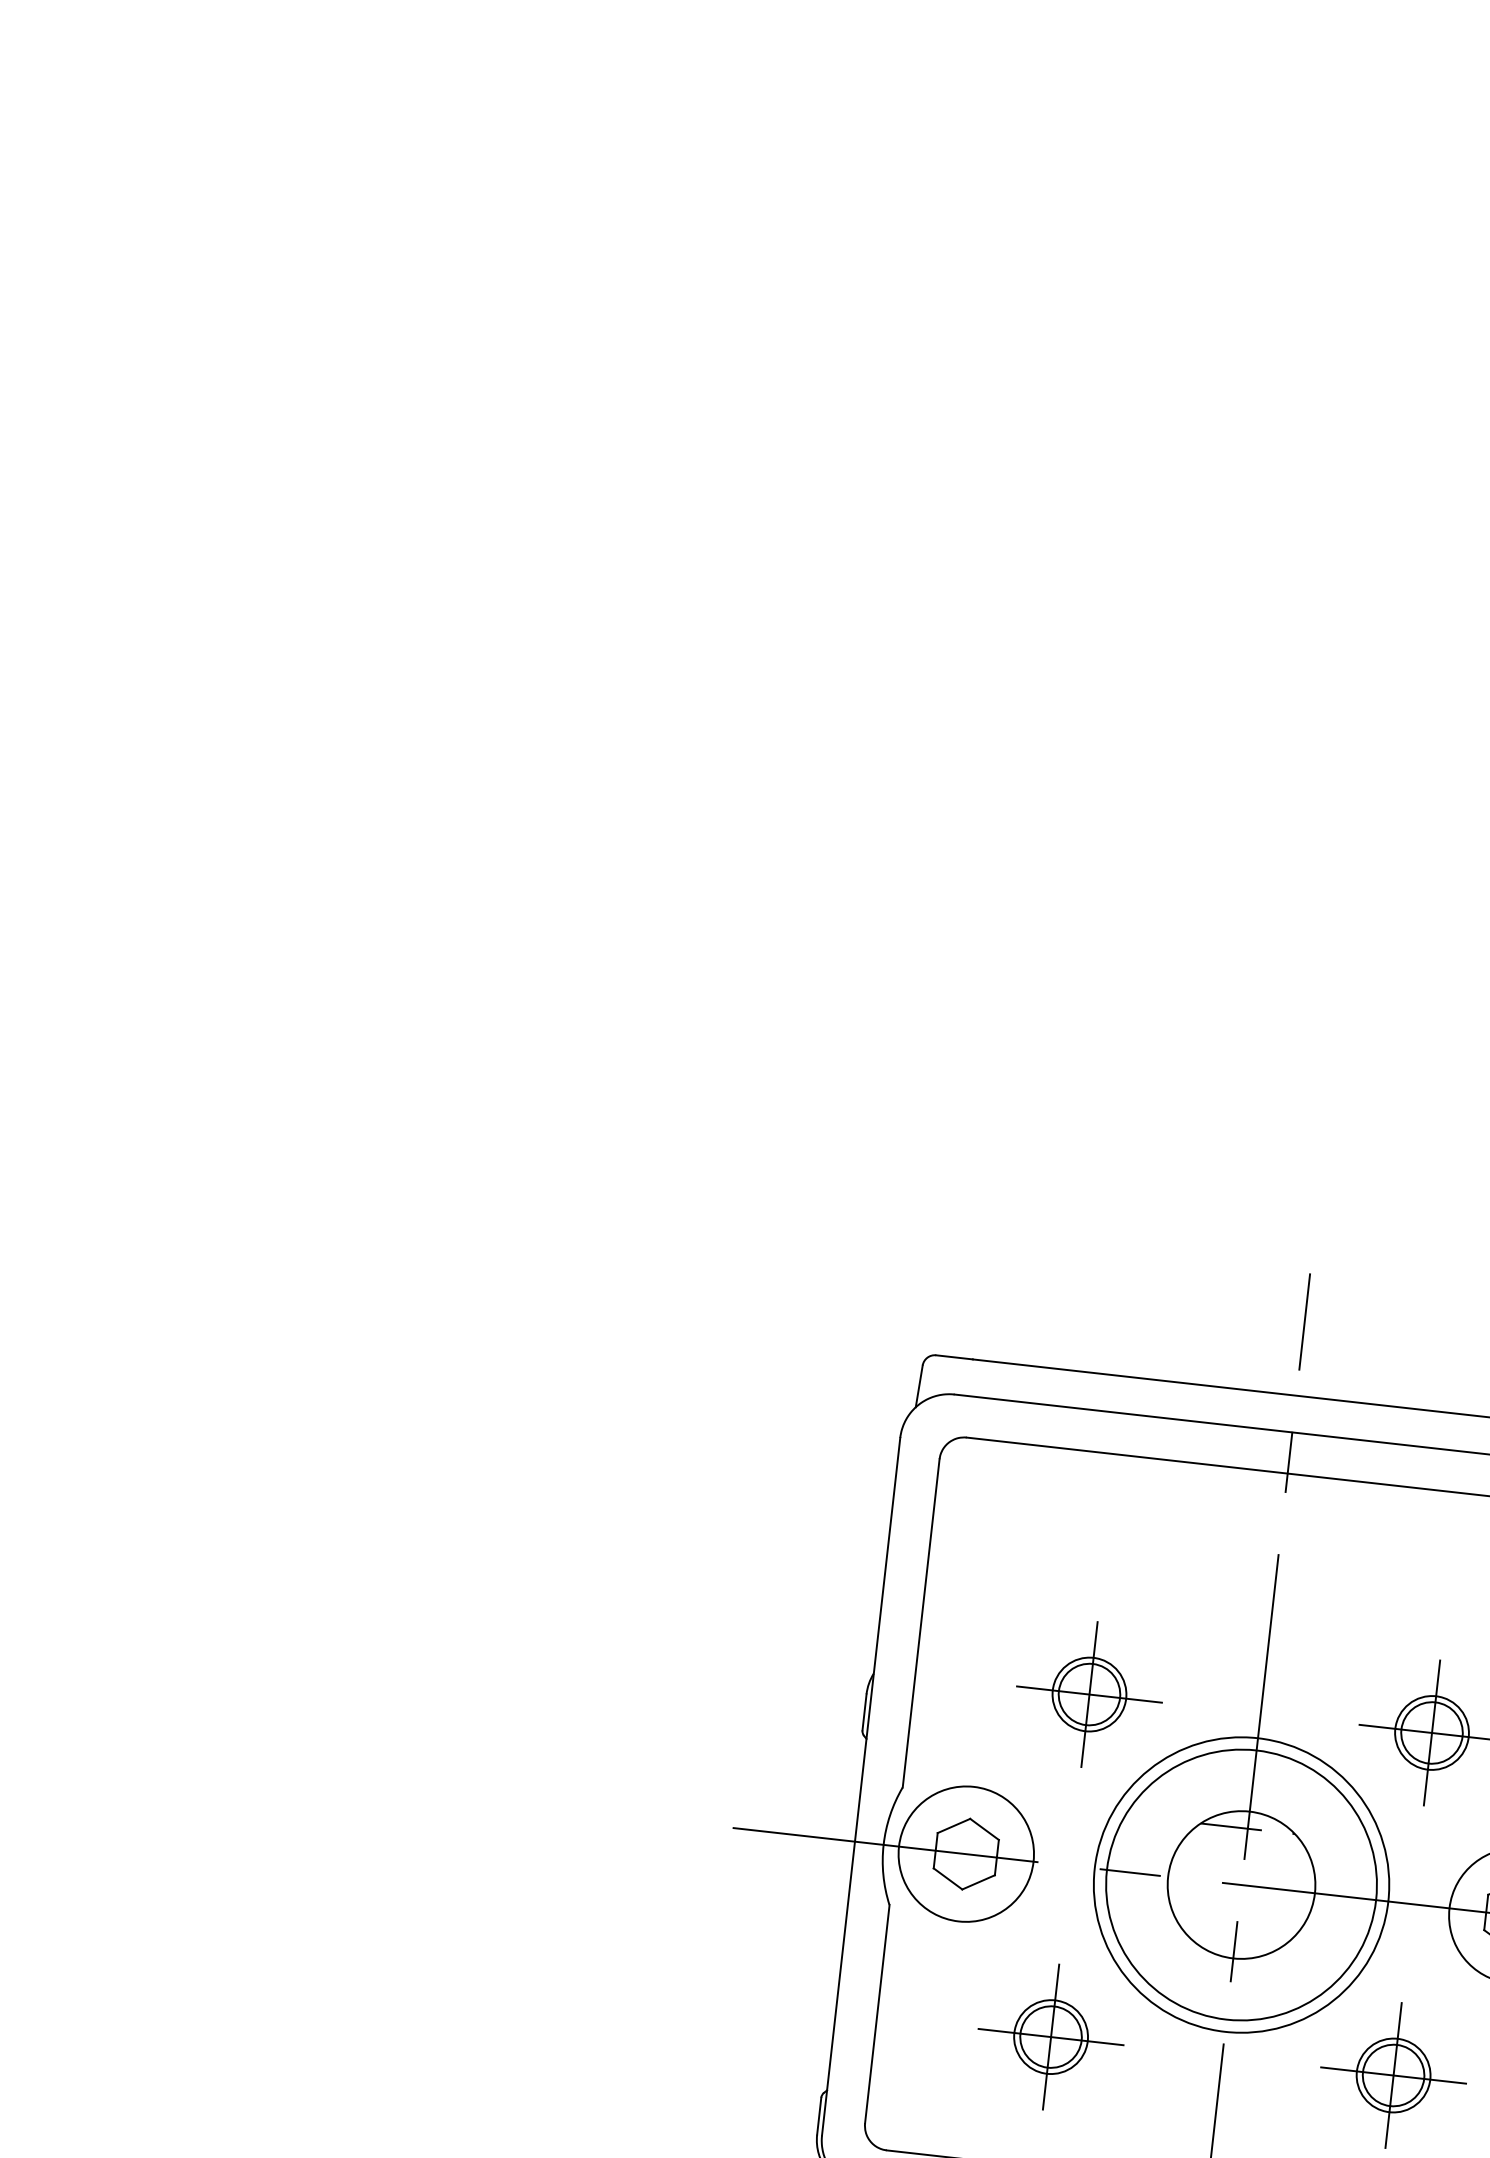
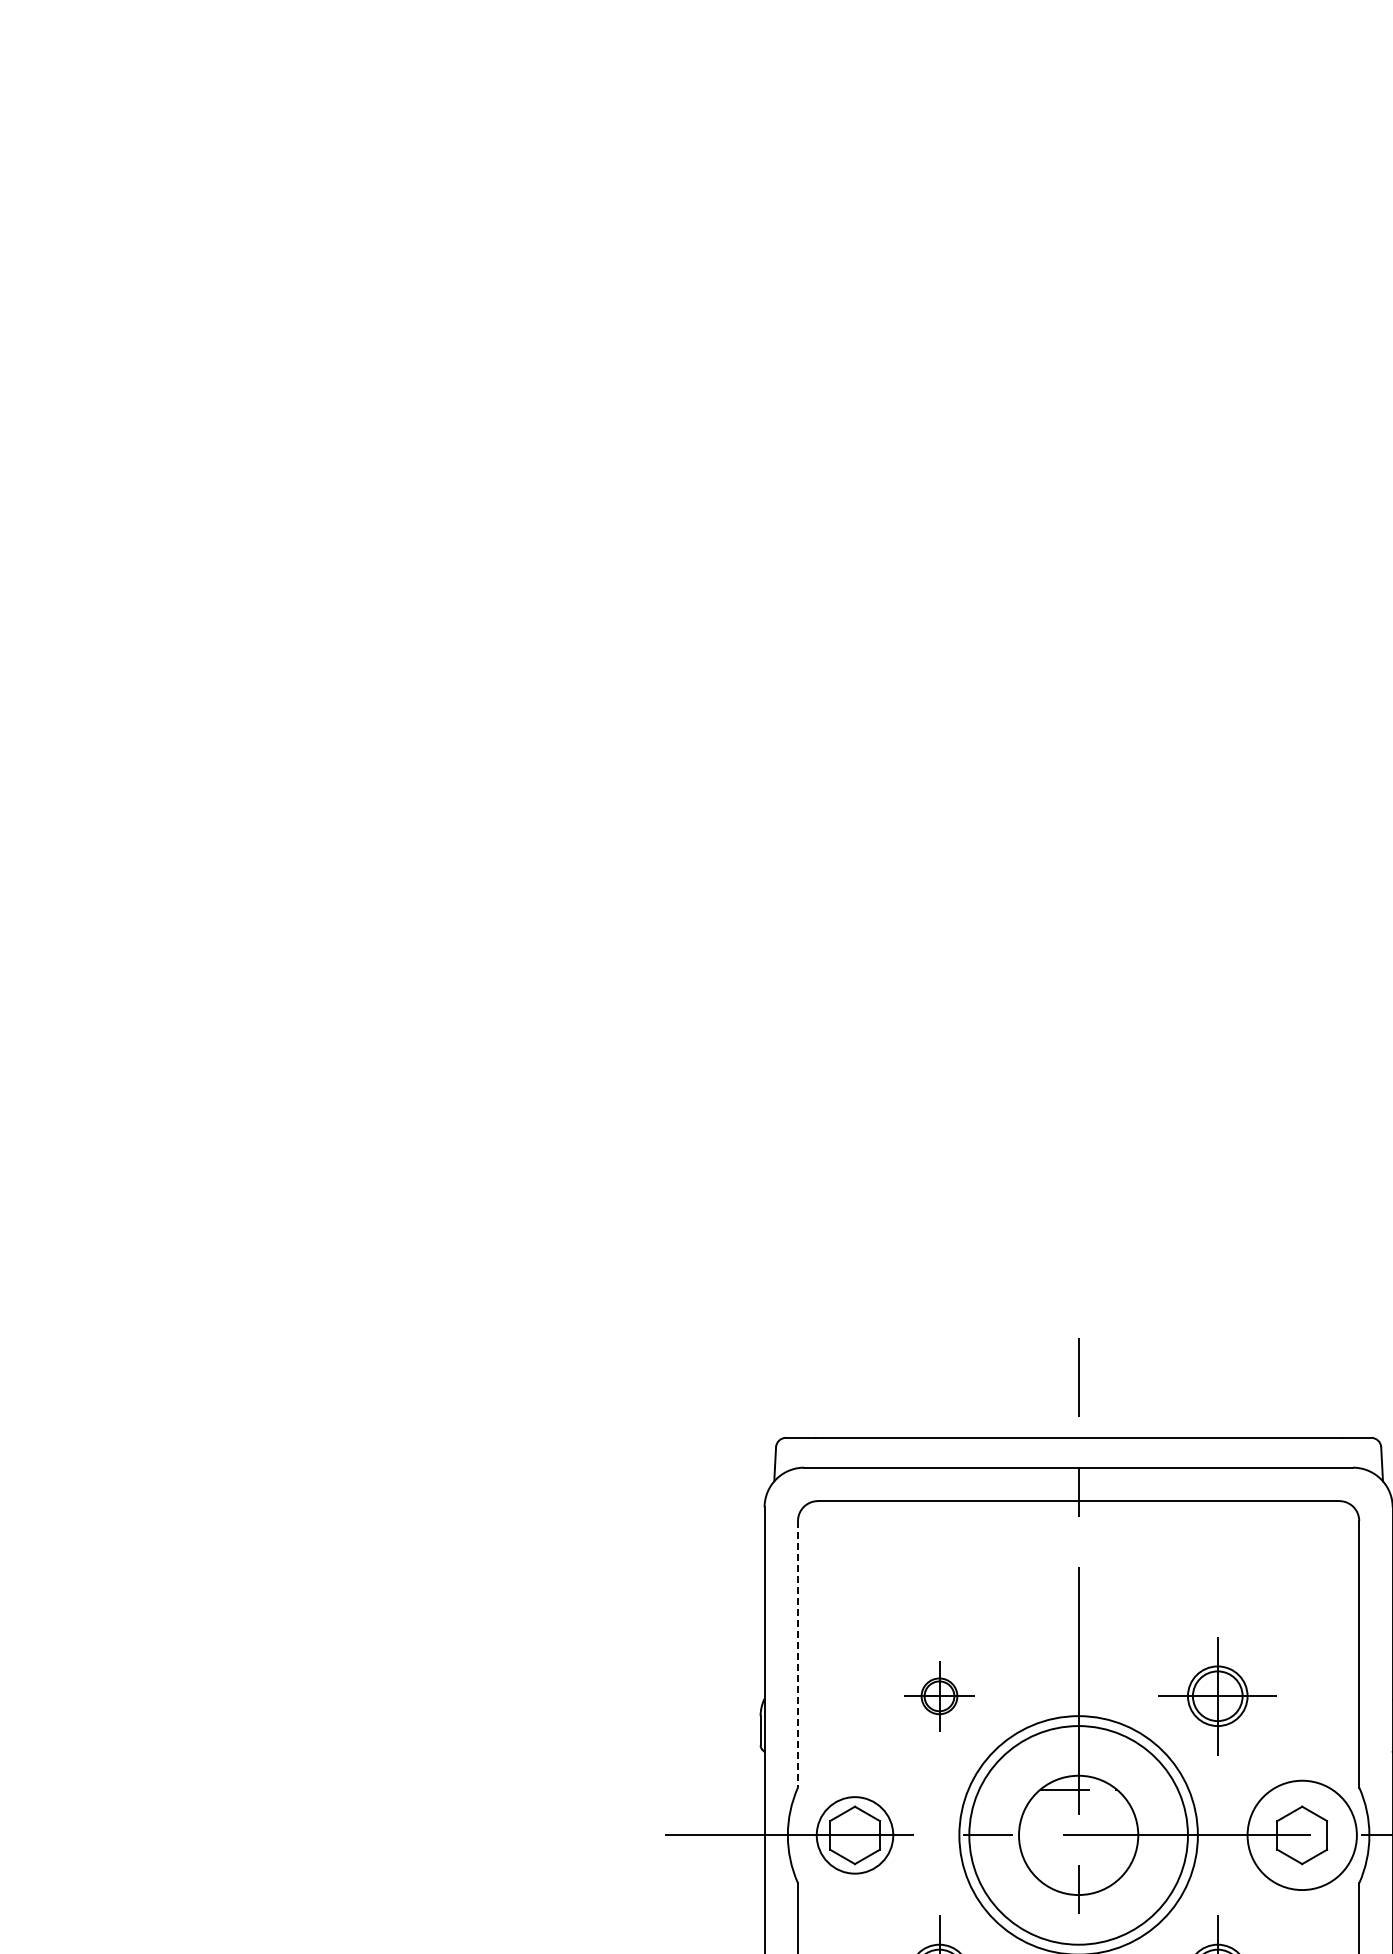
line: (921, 1623) -> (798, 1654), solid -> dashed
part: (1089, 1694) -> (939, 1696), size x0.6
circle: (965, 1854) -> (854, 1835), size x0.7

